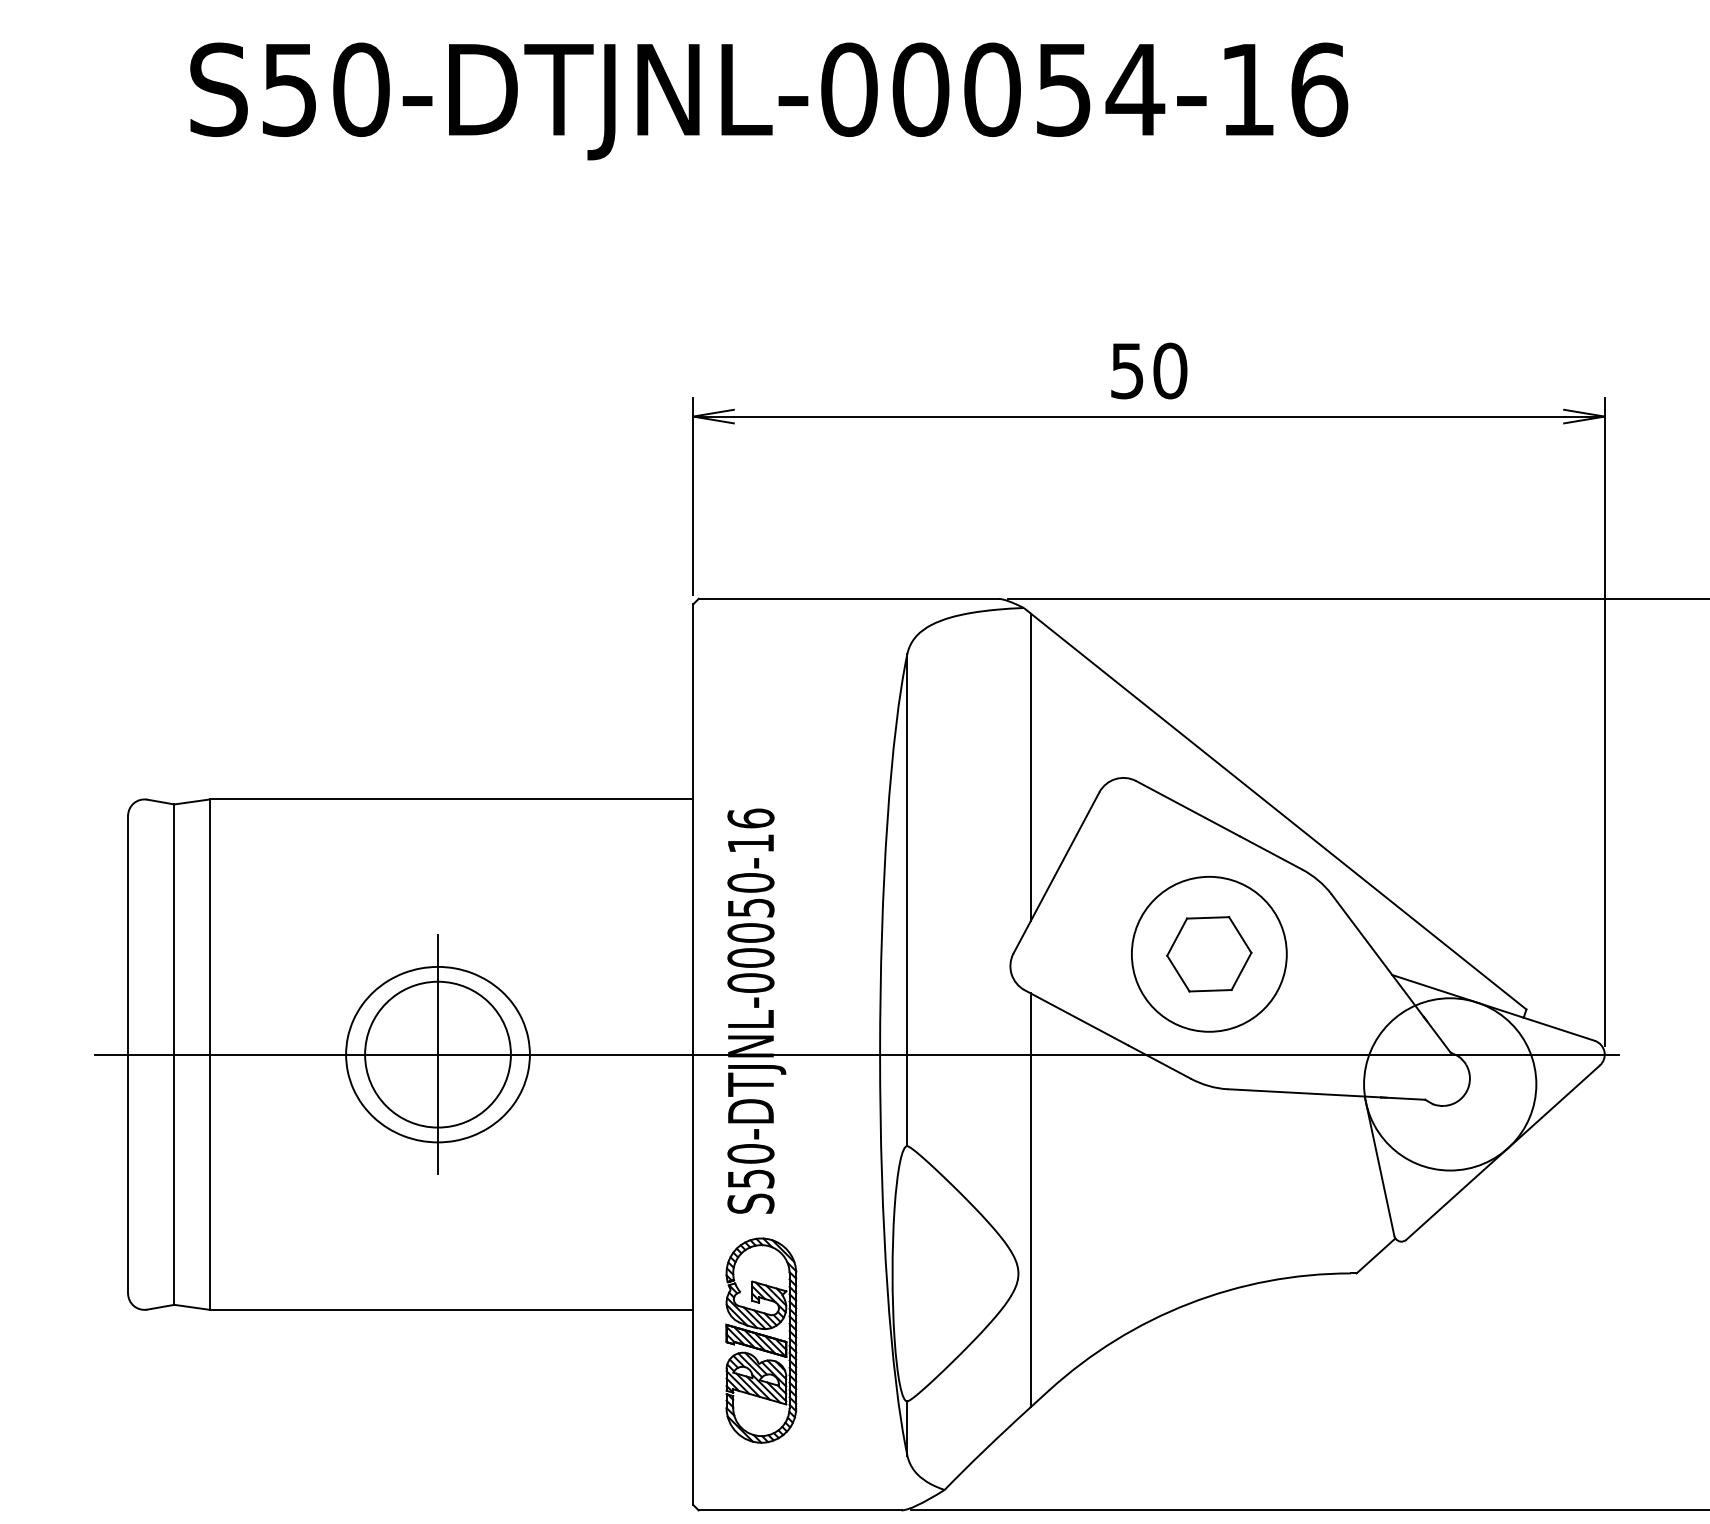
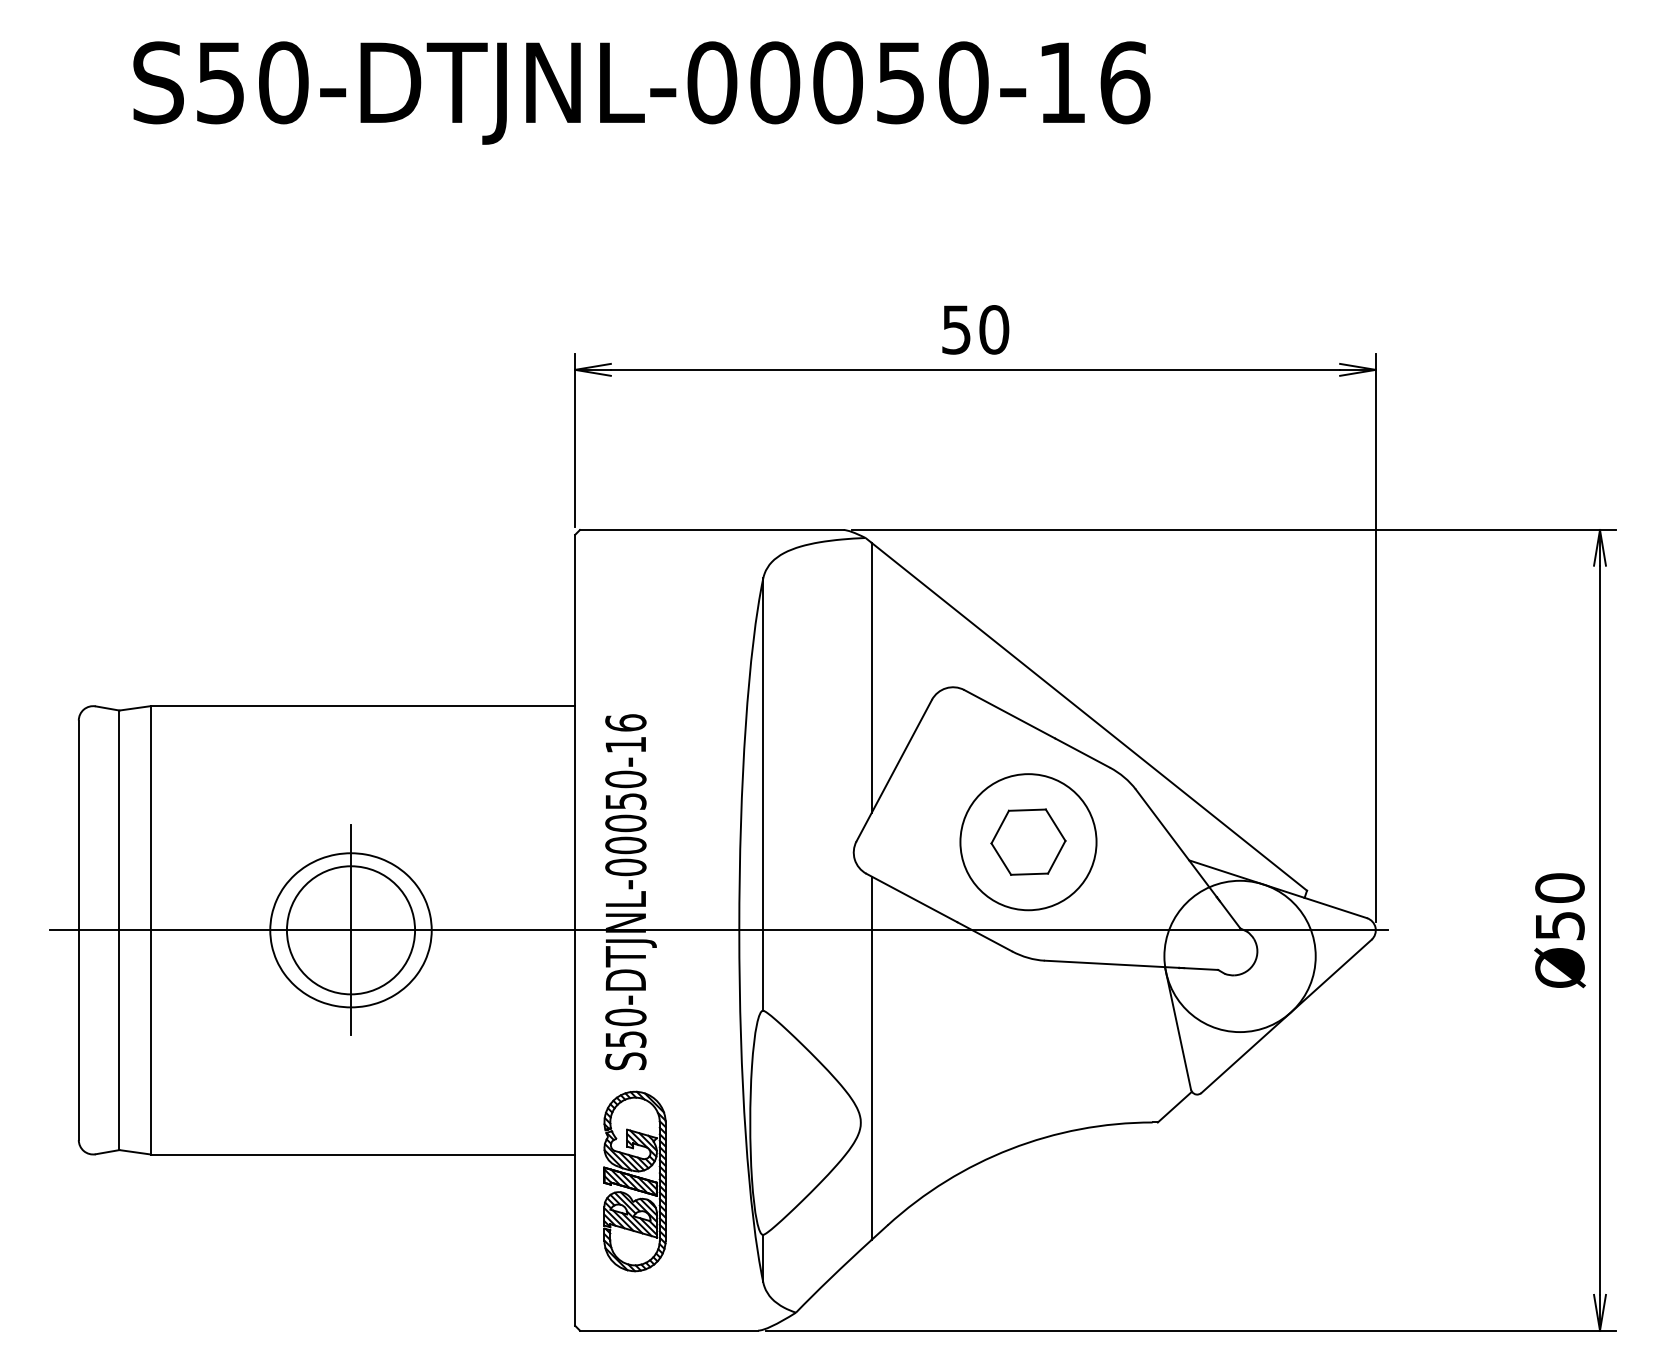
text: (1135, 89) -> (963, 82), S50-DTJNL-00054-16 -> S50-DTJNL-00050-16

